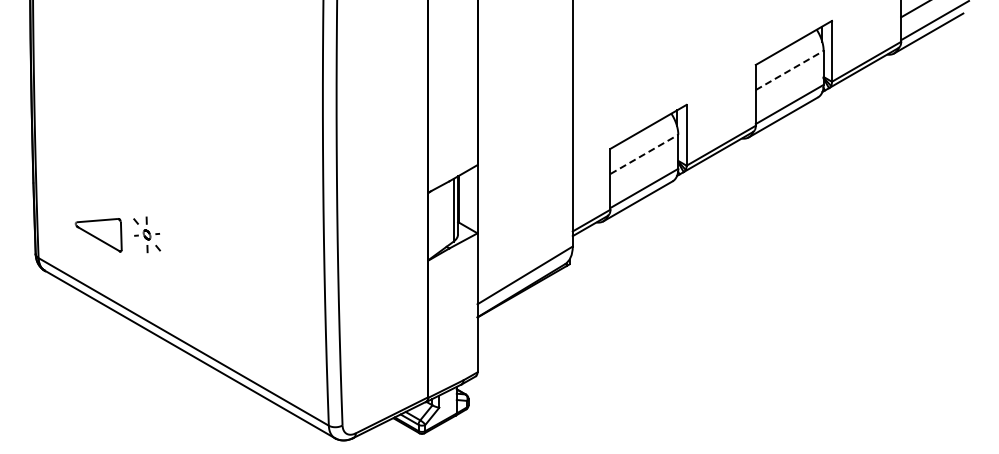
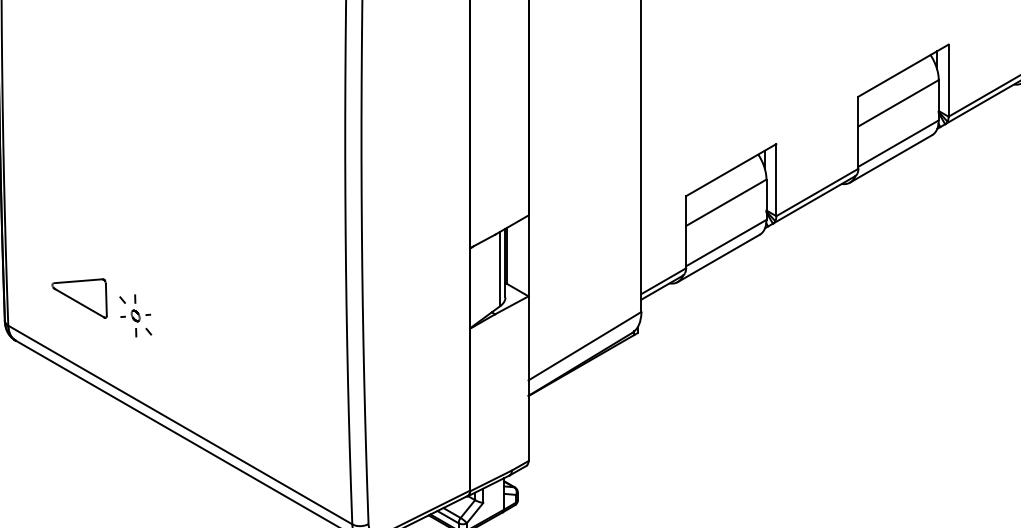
line: (790, 70) -> (899, 103), dashed -> solid
line: (644, 154) -> (726, 202), dashed -> solid
part: (146, 234) -> (135, 315), moved

